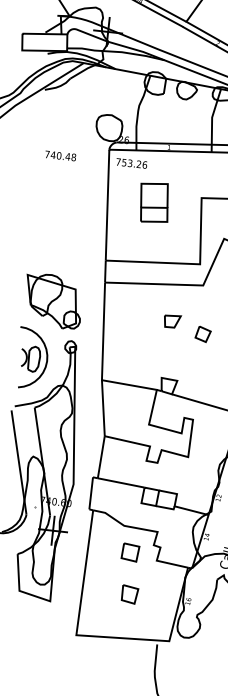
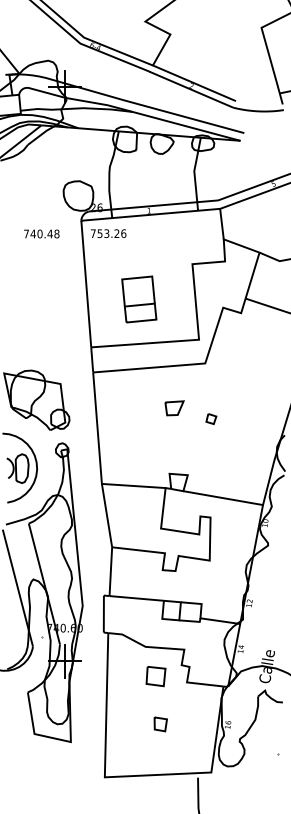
text: (60, 155) -> (41, 233), moved
part: (154, 202) -> (139, 299), moved
part: (203, 333) -> (211, 418), size x0.6
part: (129, 594) -> (160, 724), size x0.7

